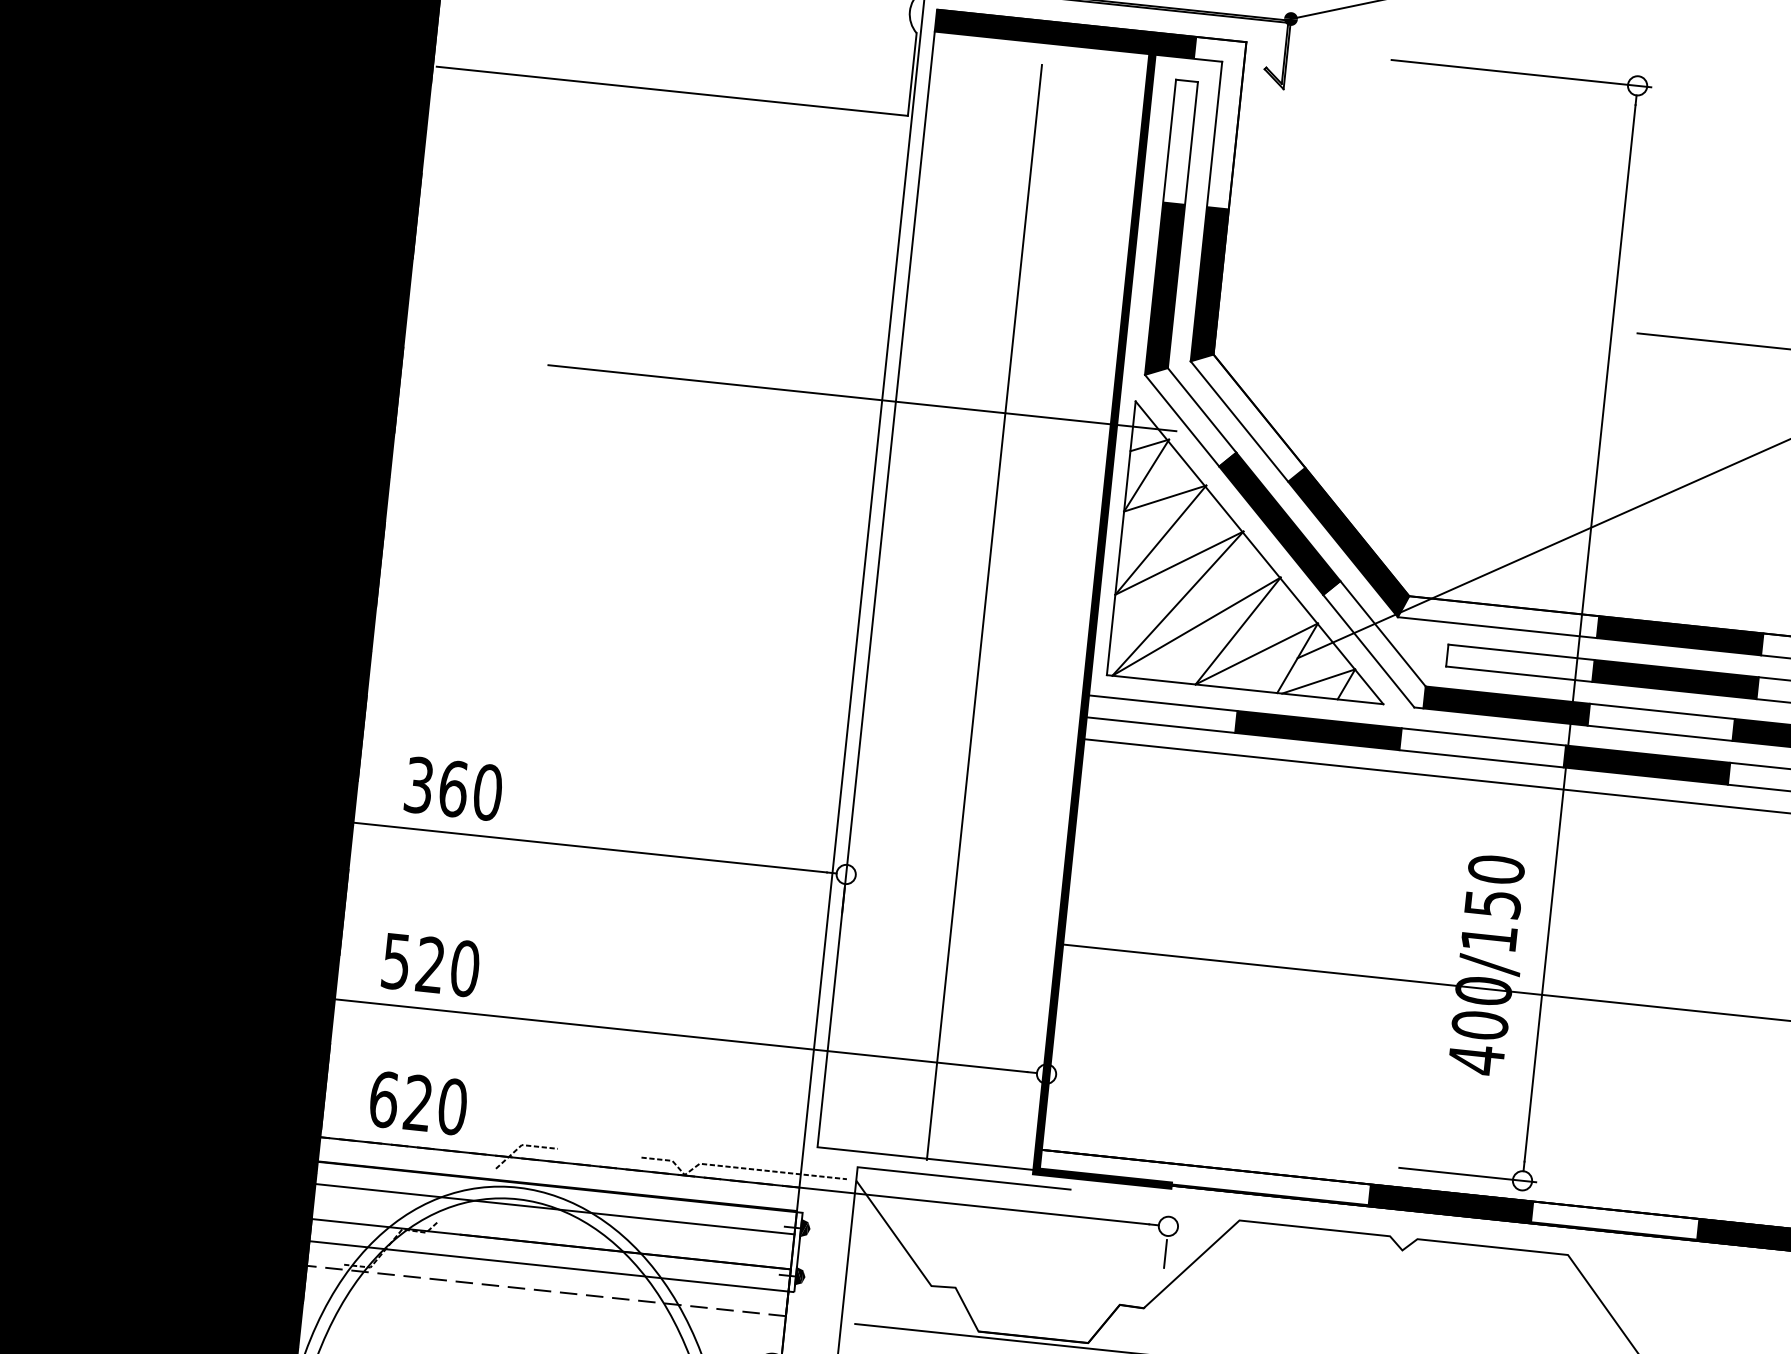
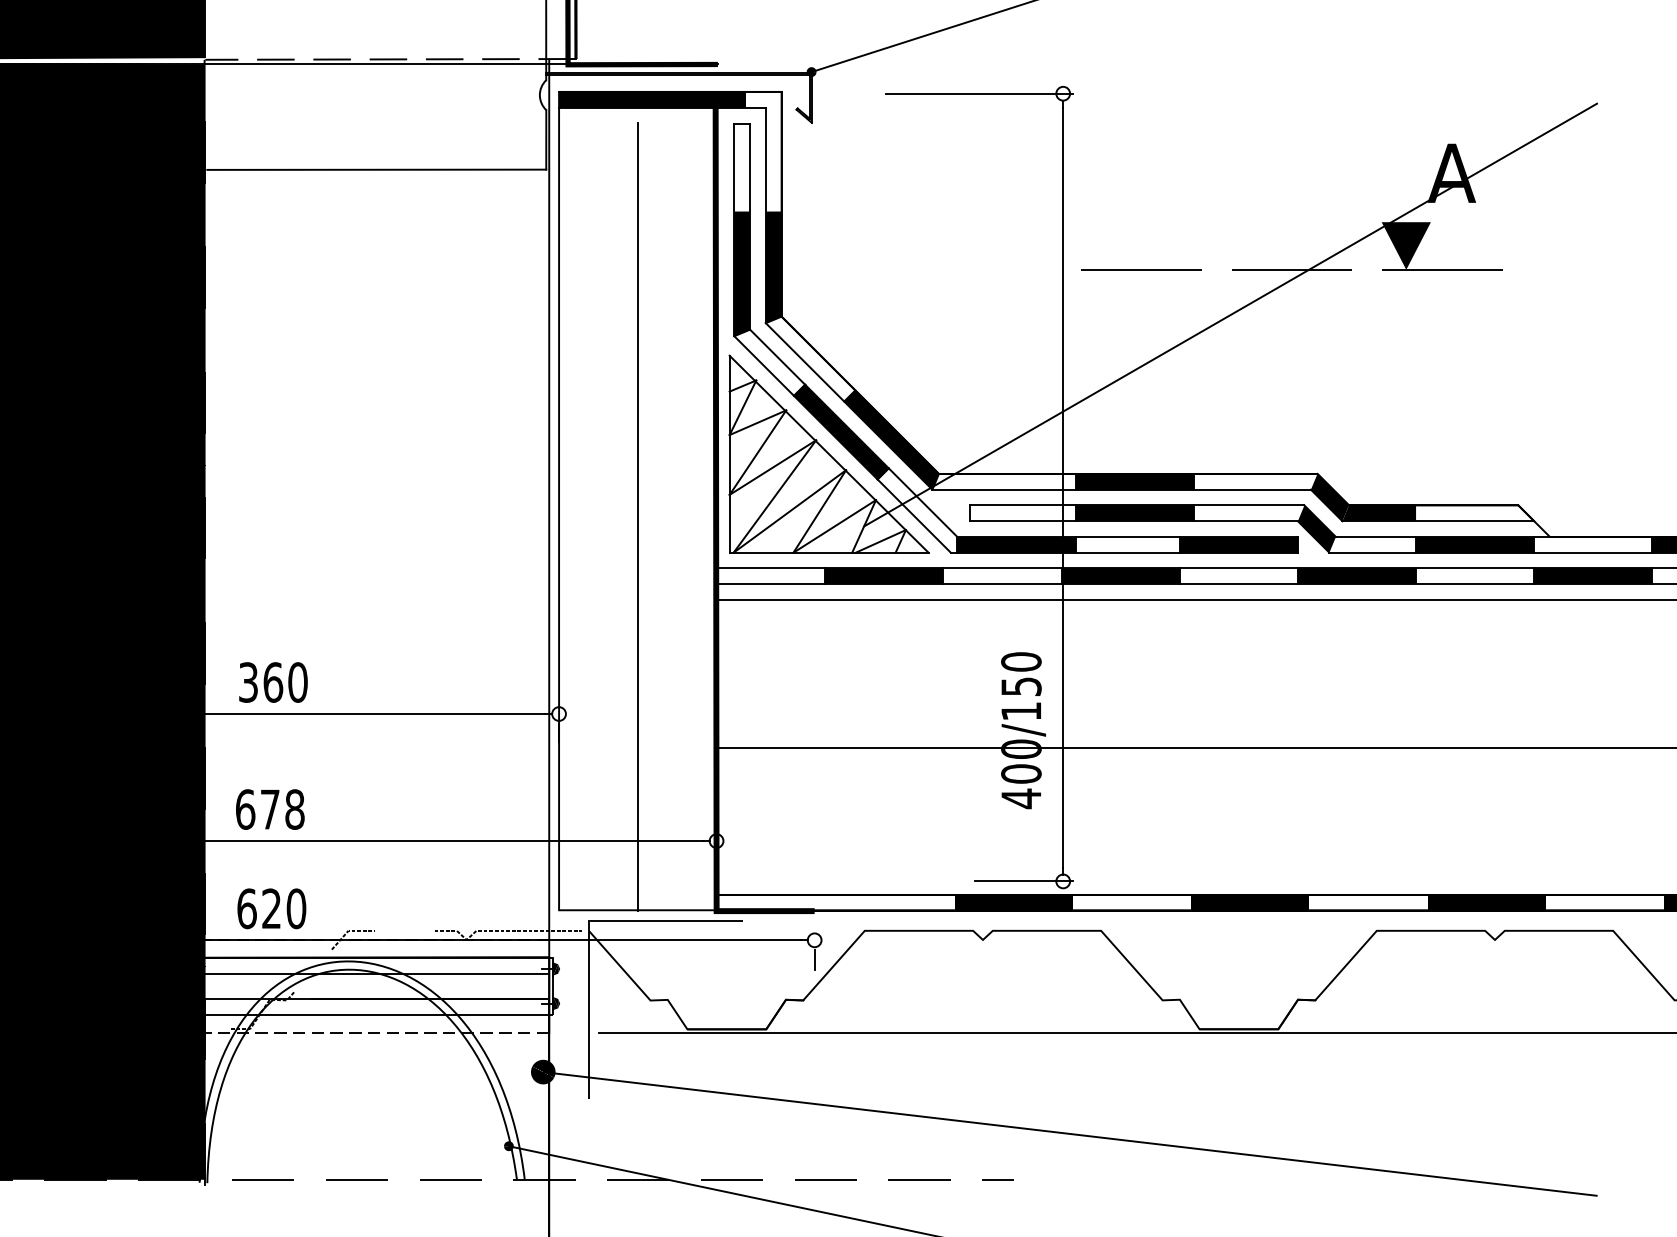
line: (861, 397) -> (534, 373), removed
text: (431, 965) -> (270, 809), 520 -> 678

